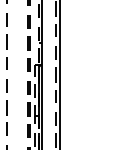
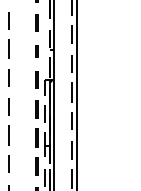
part: (28, 43) -> (36, 51), size x0.6

